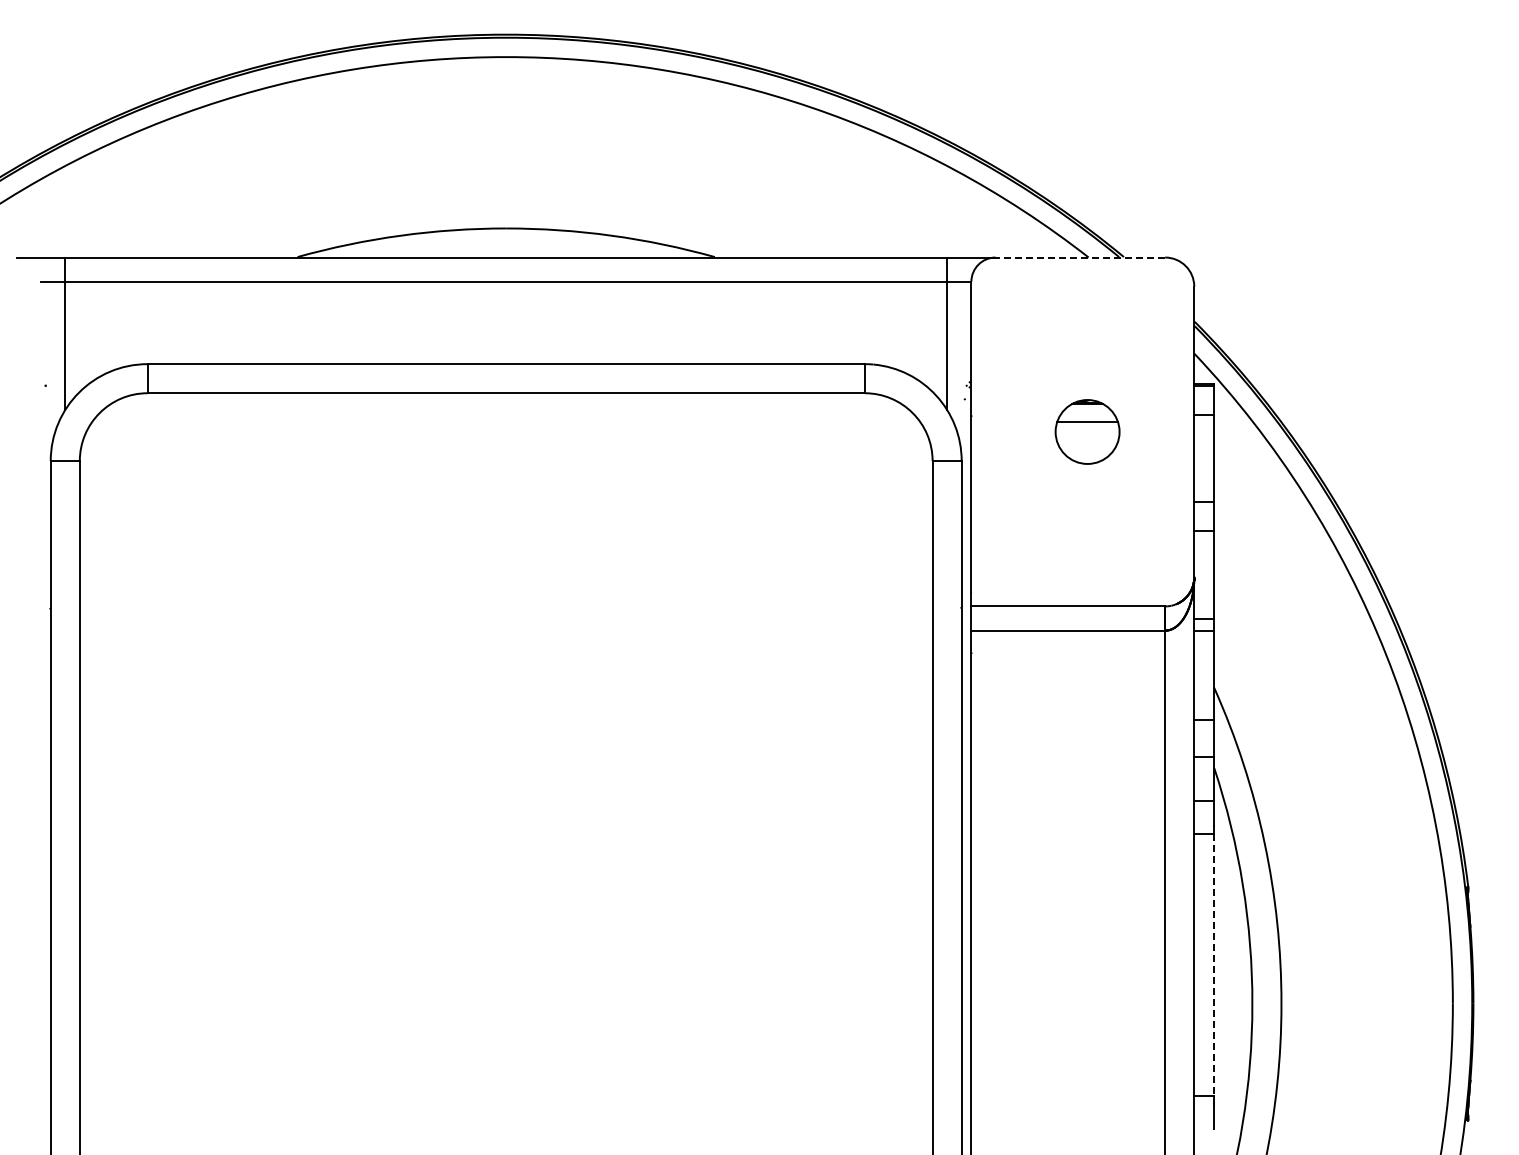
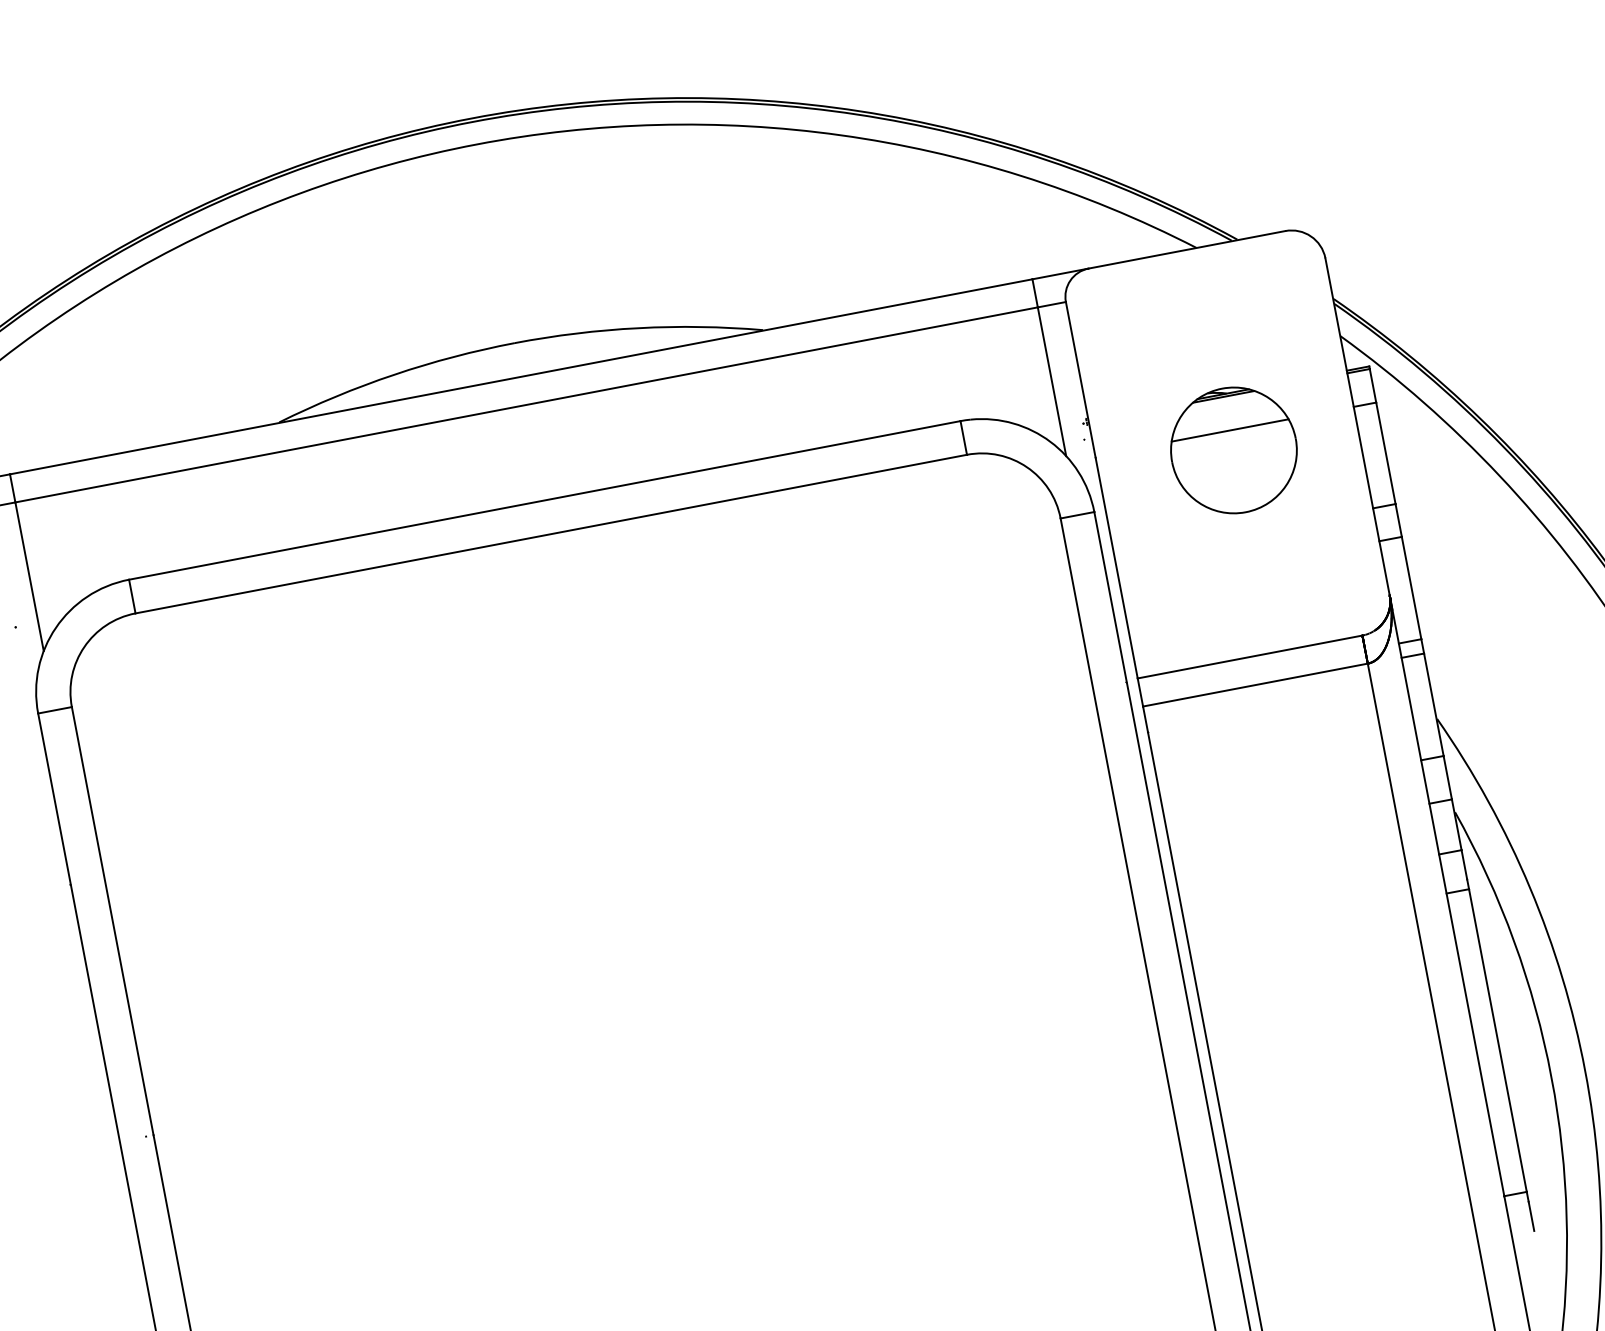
line: (1080, 257) -> (1187, 249), dashed -> solid
part: (1087, 431) -> (1233, 449), size x1.67
line: (1213, 964) -> (1497, 1040), dashed -> solid

